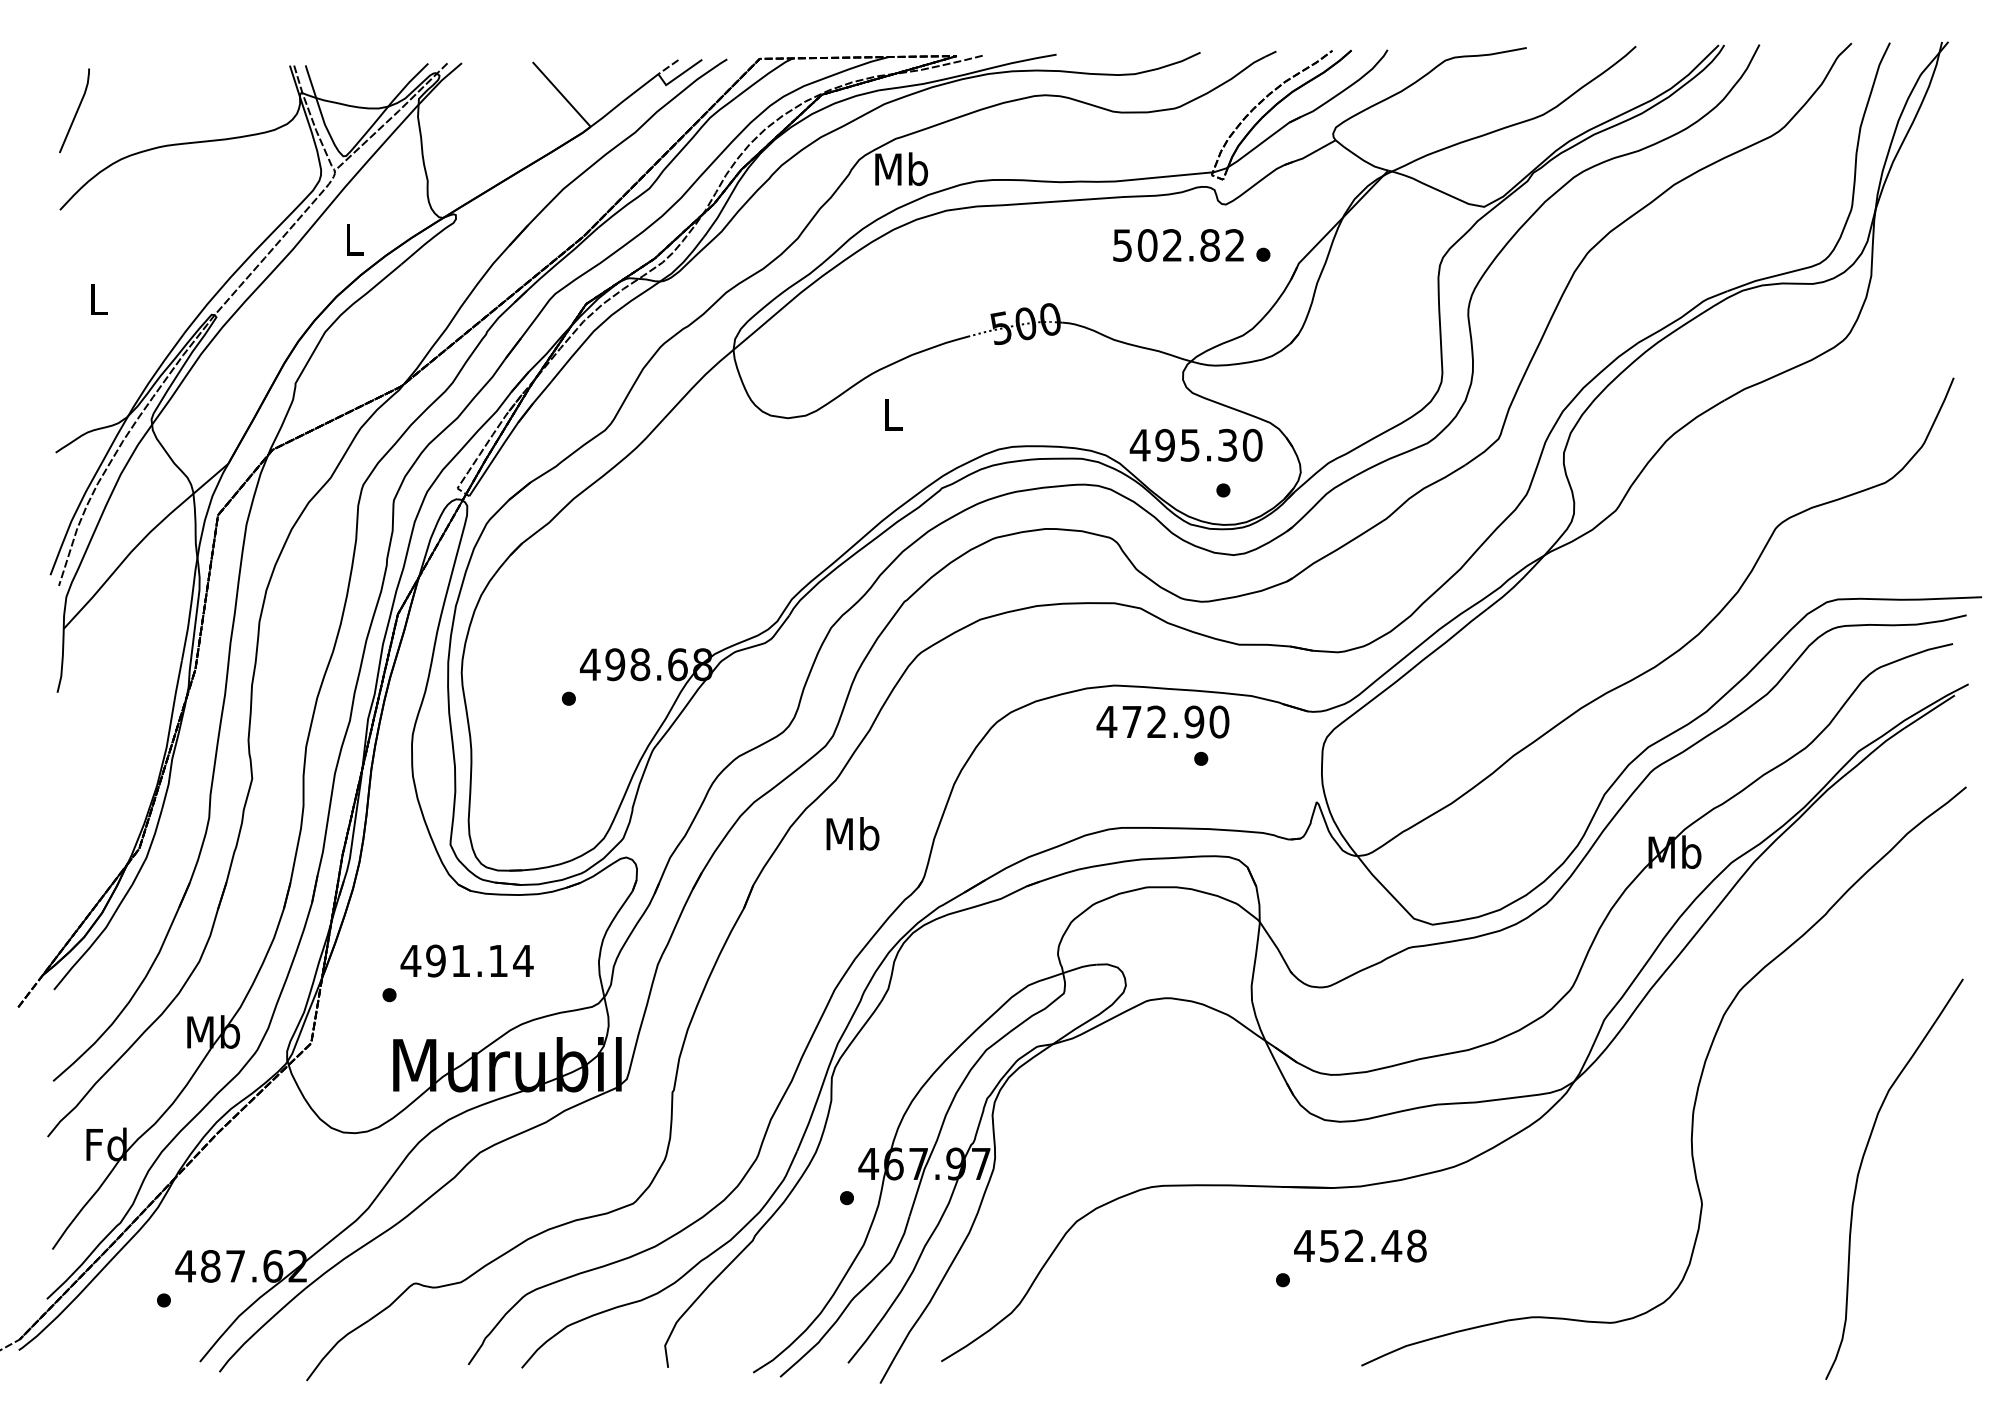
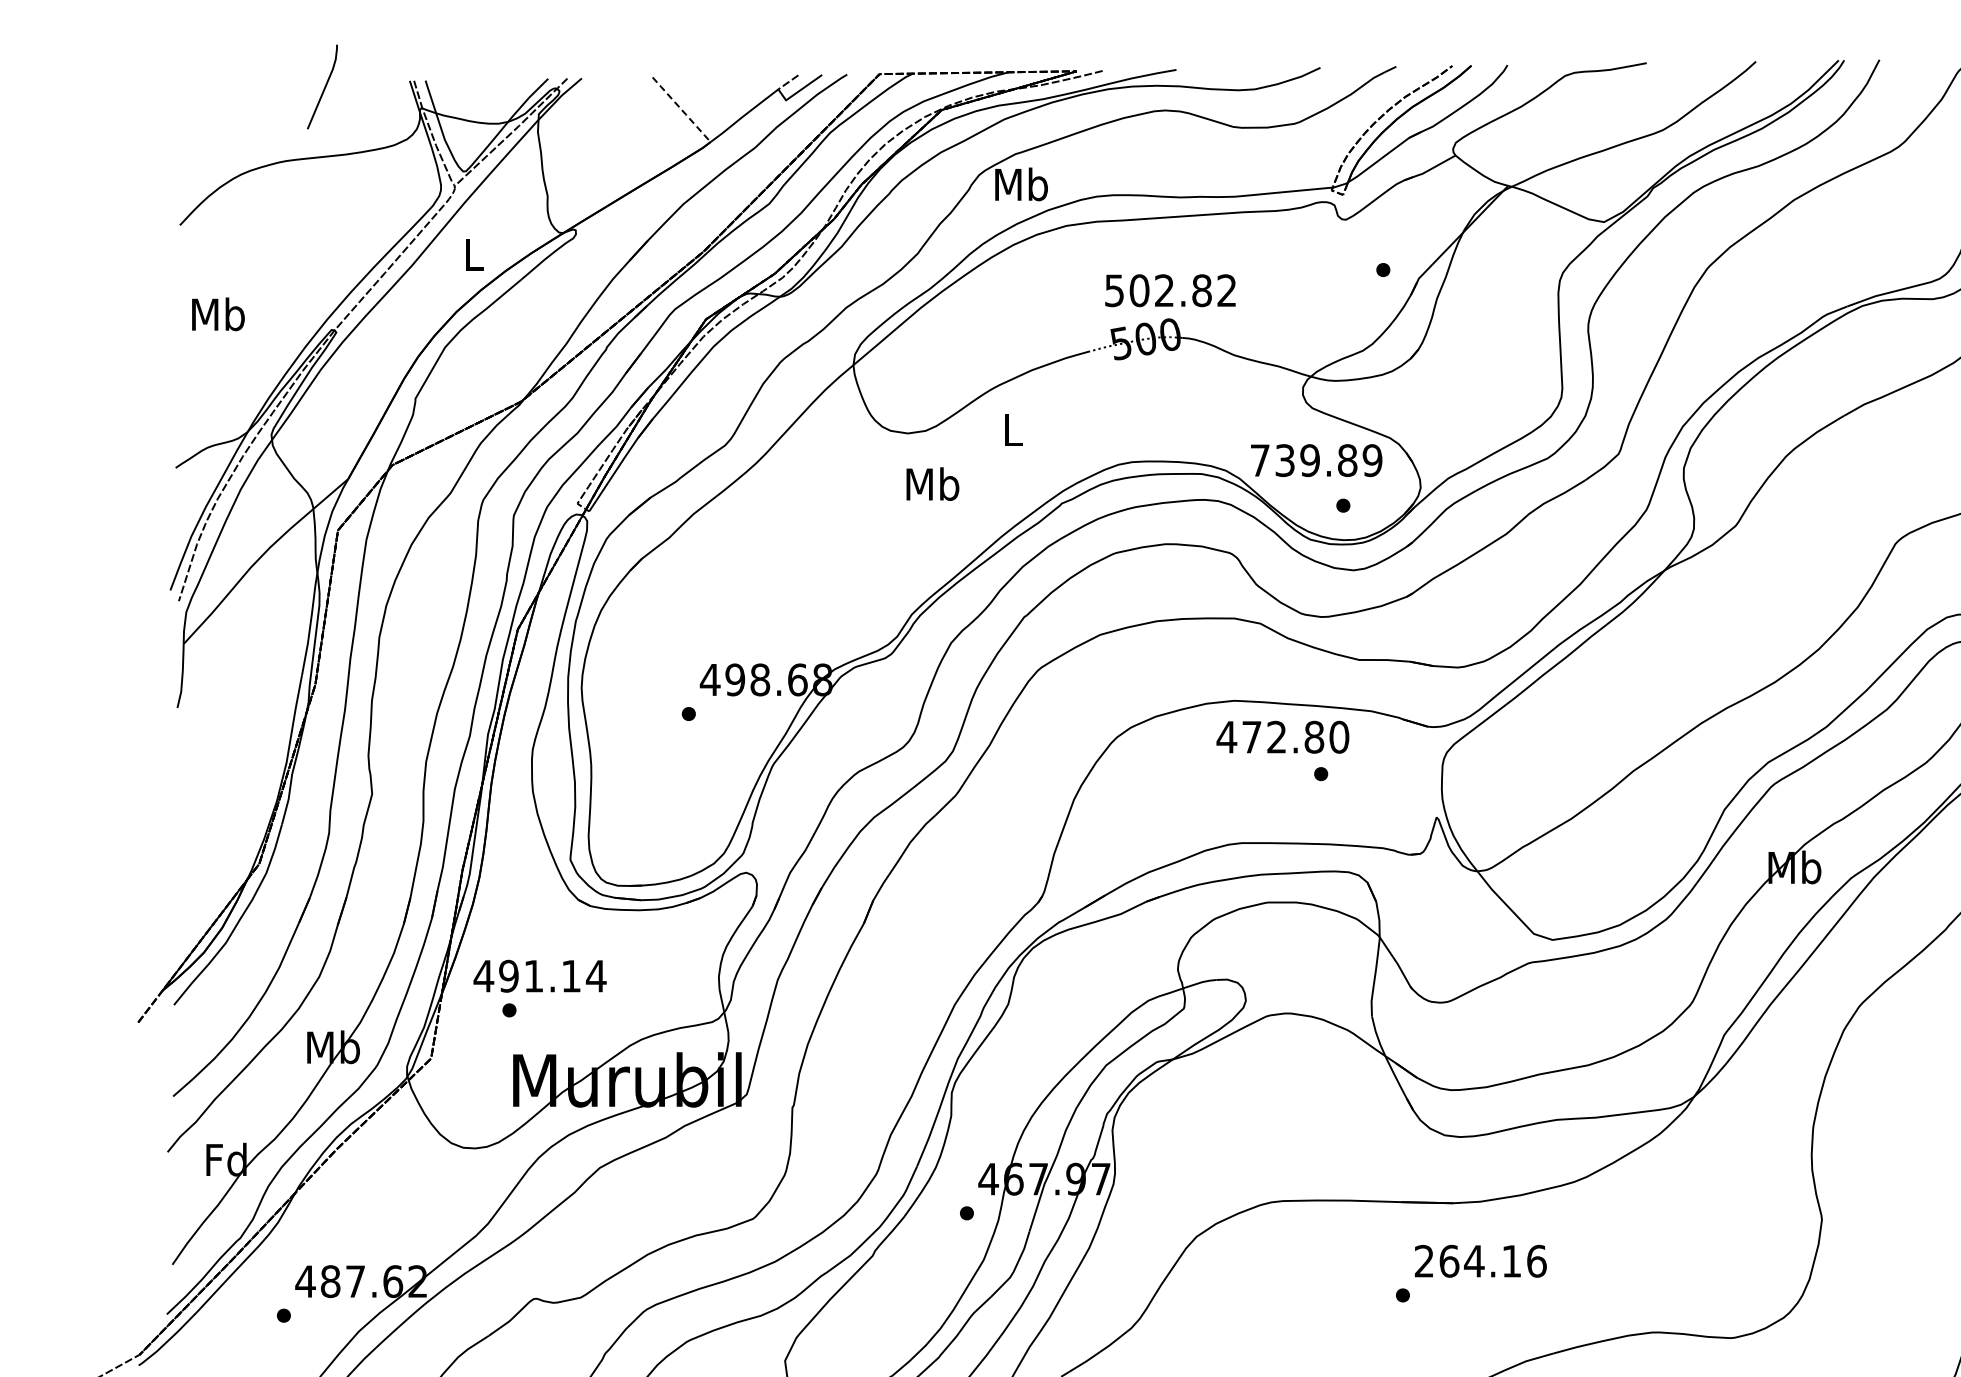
line: (562, 94) -> (682, 109), solid -> dashed
curve: (76, 110) -> (324, 86), moved
text: (1178, 245) -> (1170, 290), moved
text: (98, 298) -> (218, 313), L -> Mb
text: (1195, 444) -> (1315, 459), 495.30 -> 739.89
text: (1194, 721) -> (1314, 736), 472.90 -> 472.80
text: (852, 833) -> (932, 483), moved
text: (466, 960) -> (539, 975), moved
text: (1360, 1245) -> (1480, 1260), 452.48 -> 264.16

